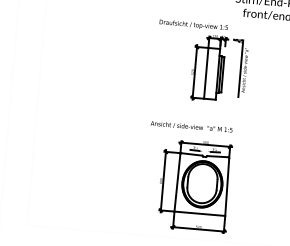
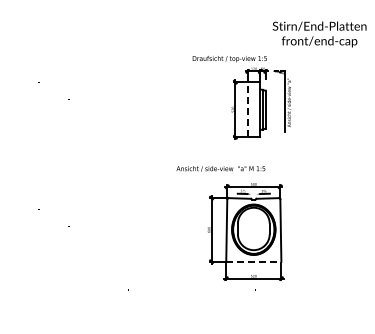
line: (206, 73) -> (247, 109), solid -> dashed
text: (191, 126) -> (220, 168), moved
line: (199, 213) -> (253, 261), solid -> dashed

